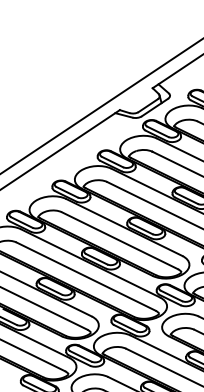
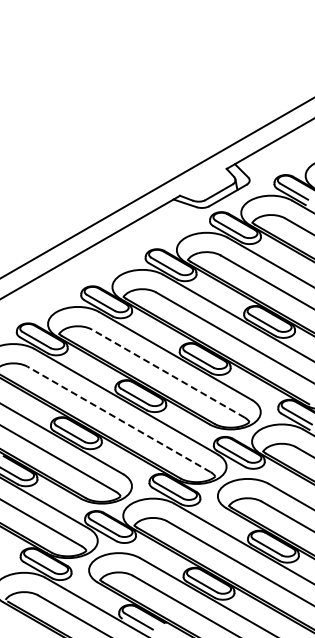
line: (119, 240) -> (167, 373), solid -> dashed
line: (86, 276) -> (119, 419), solid -> dashed

